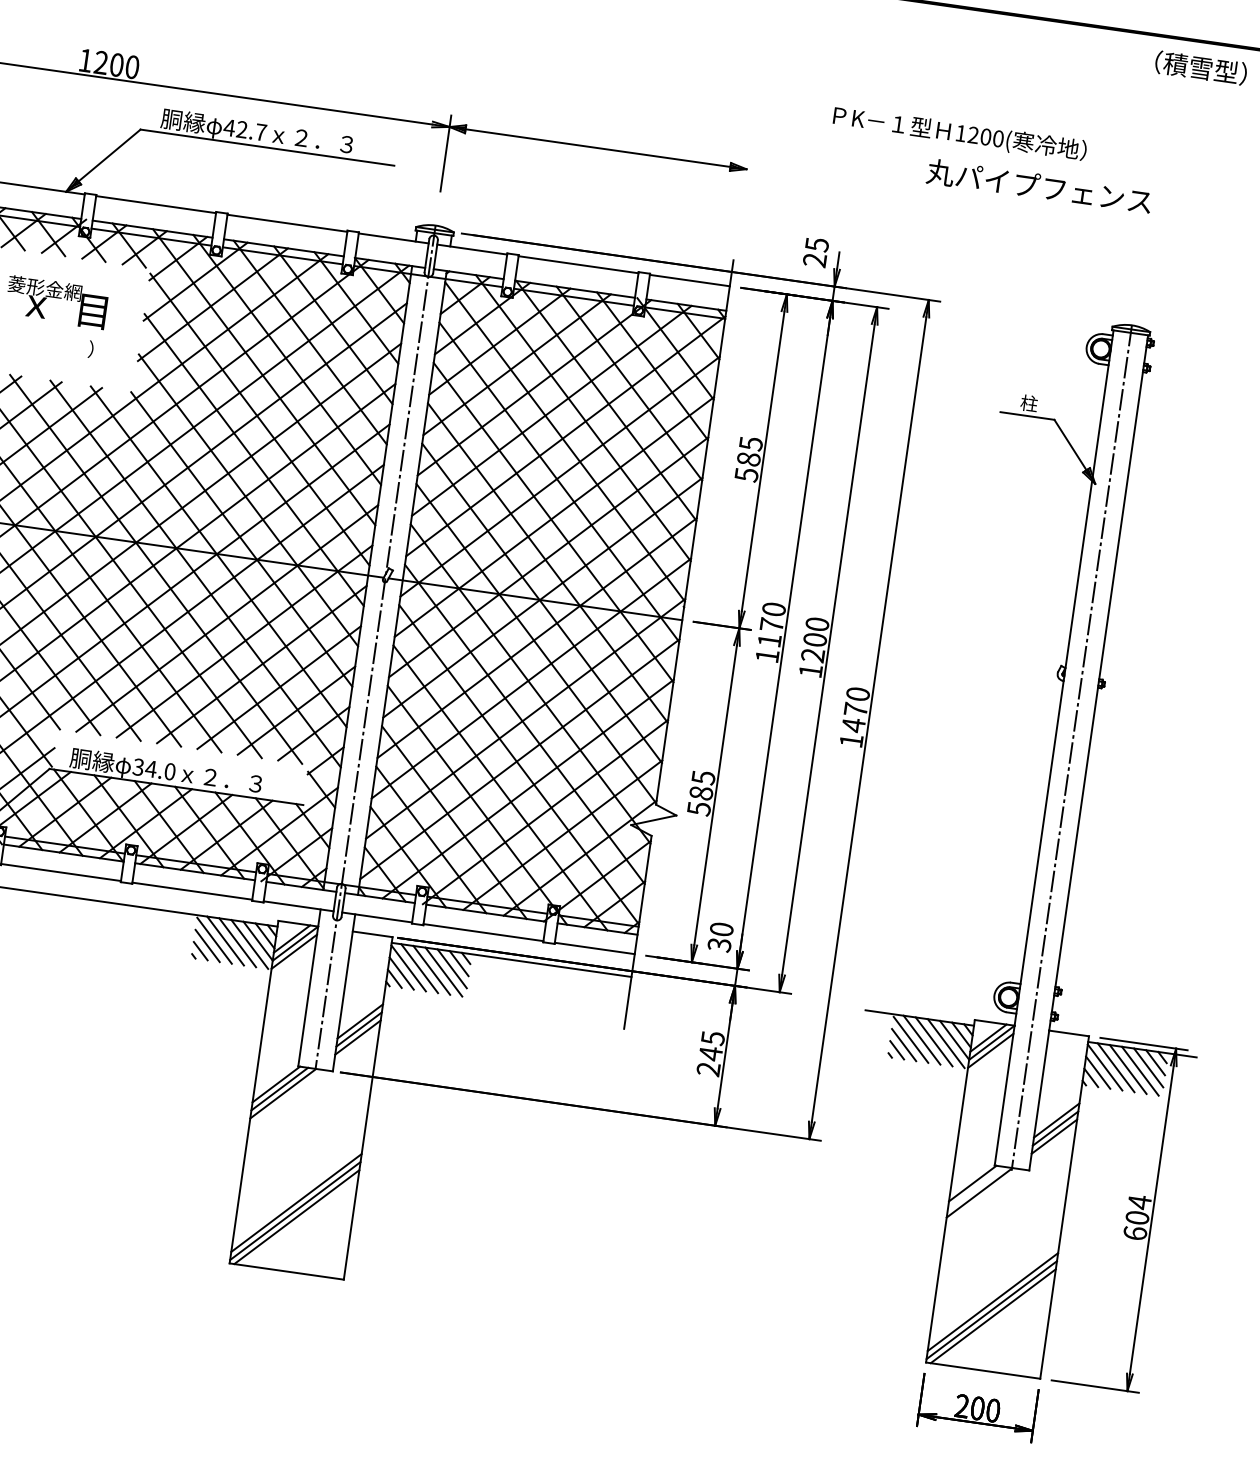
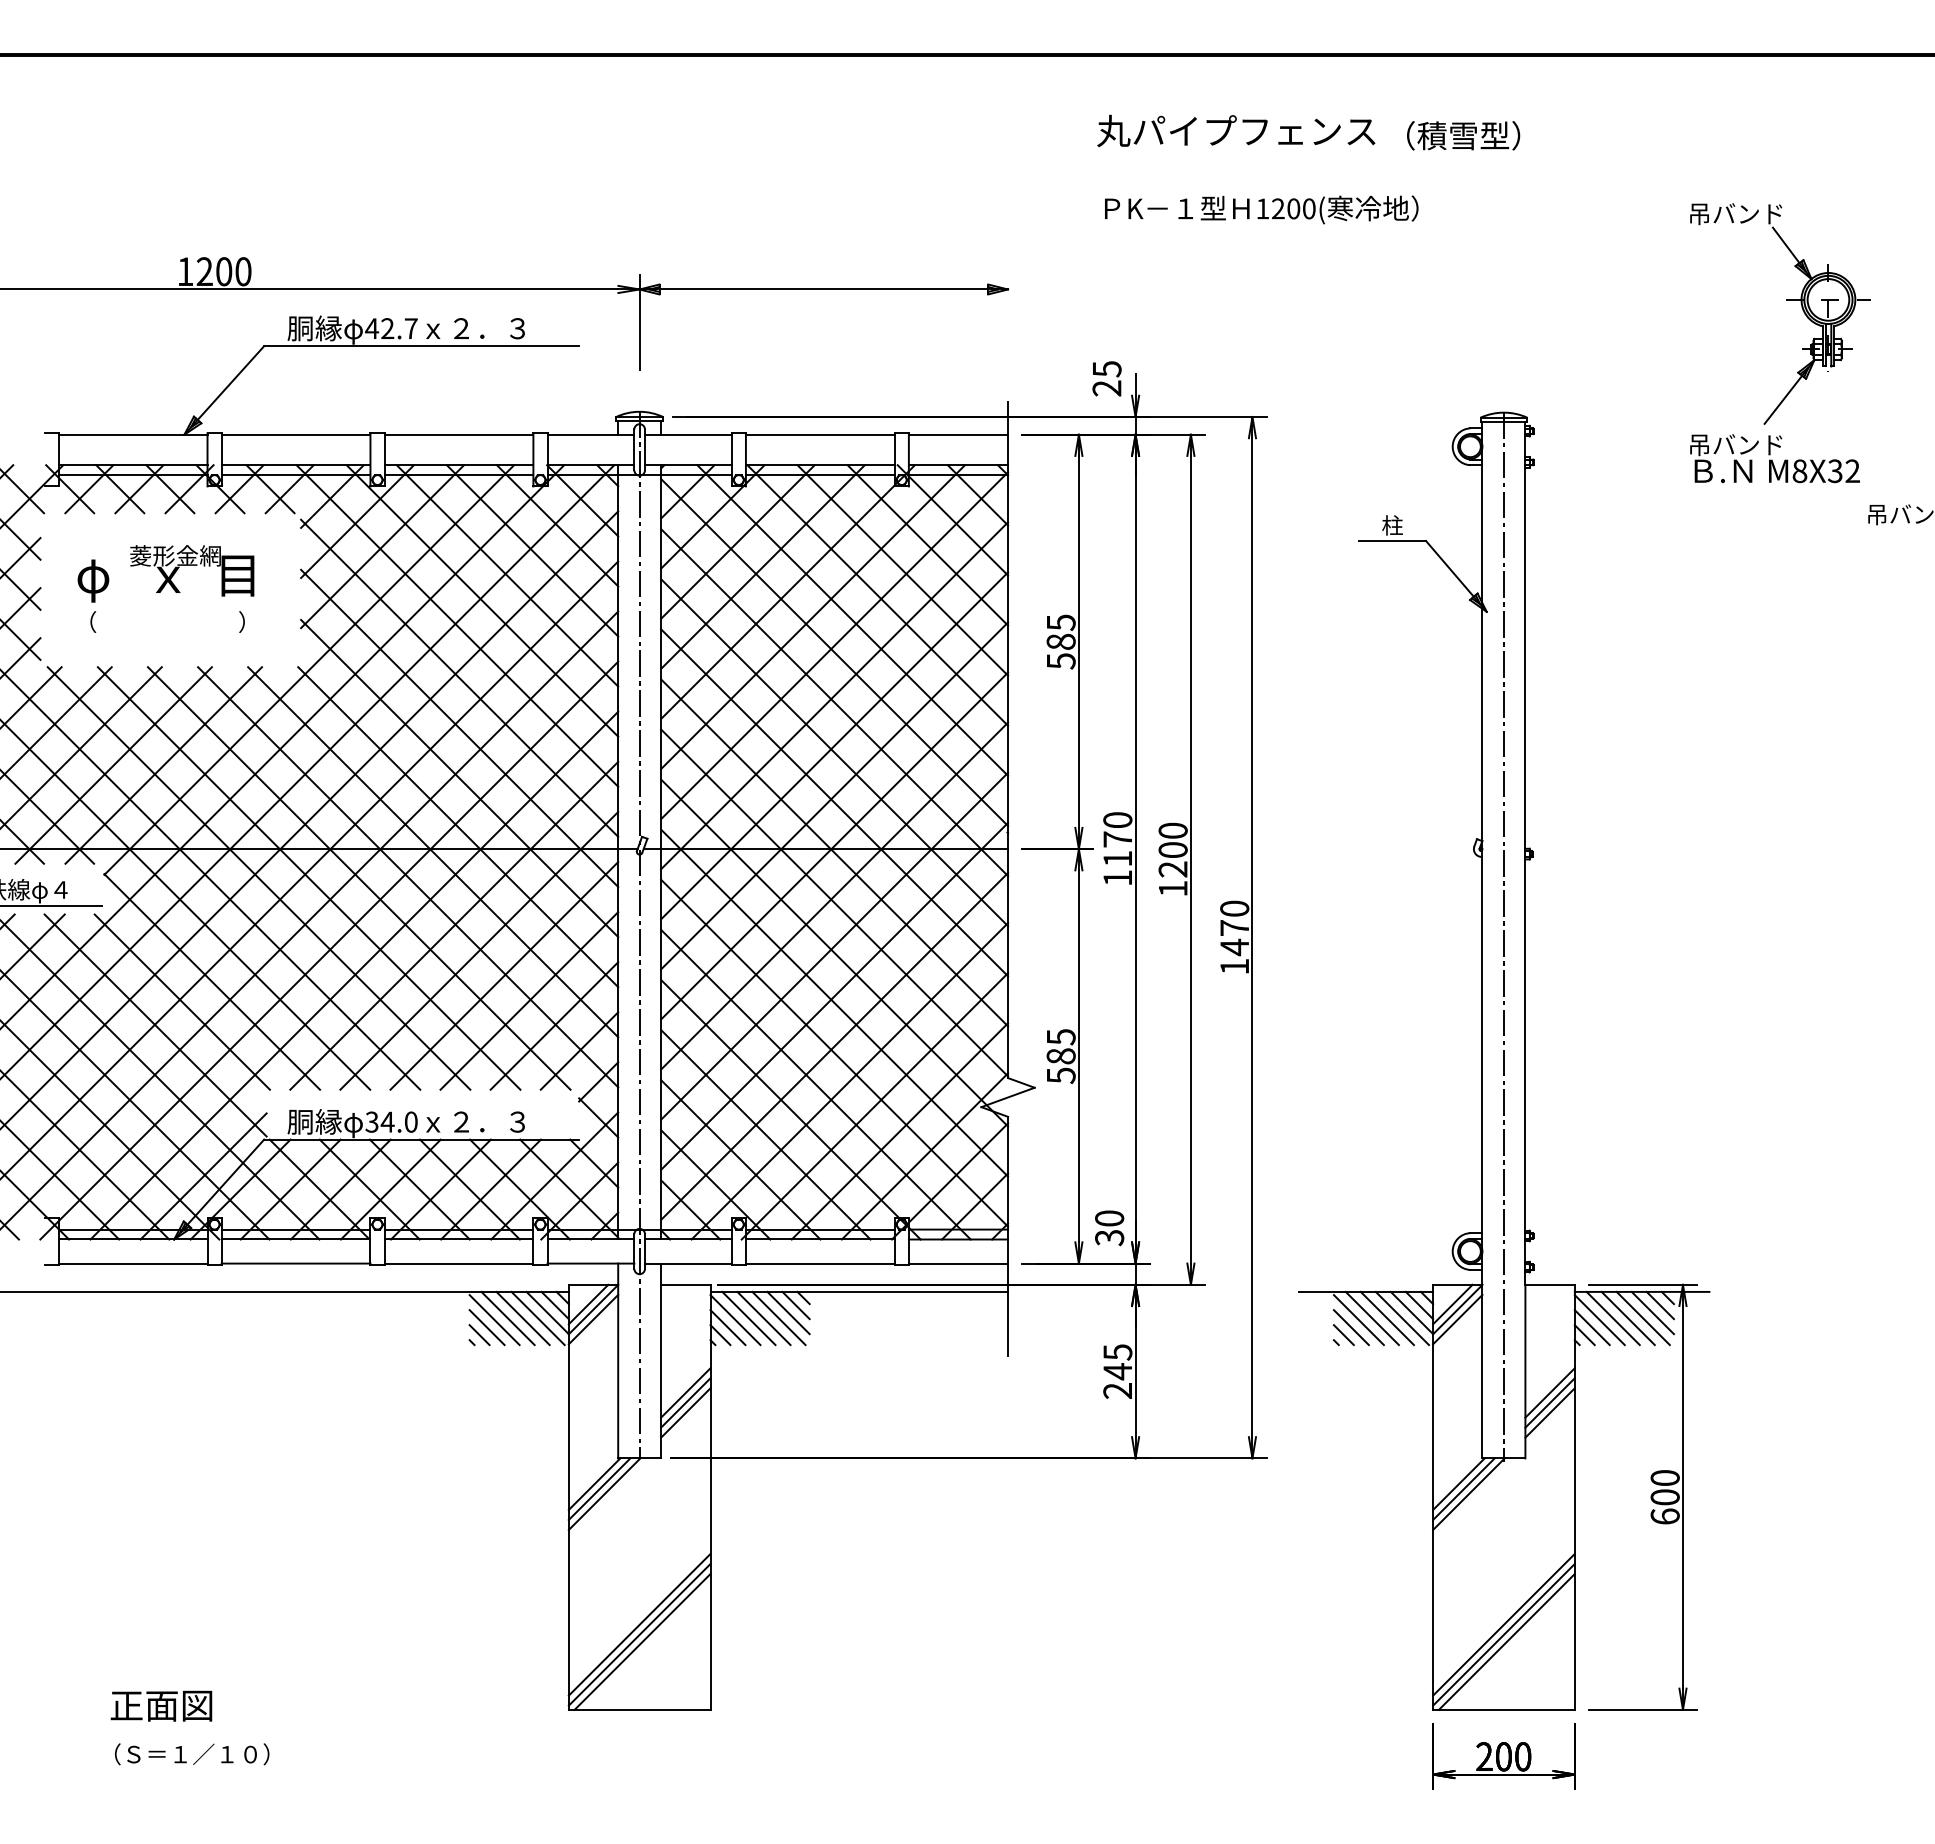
text: (1201, 67) -> (1463, 135), moved
text: (1039, 186) -> (1236, 130), moved
line: (975, 1187) -> (1463, 1488), added
text: (1139, 1201) -> (1664, 1477), 604 -> 600

